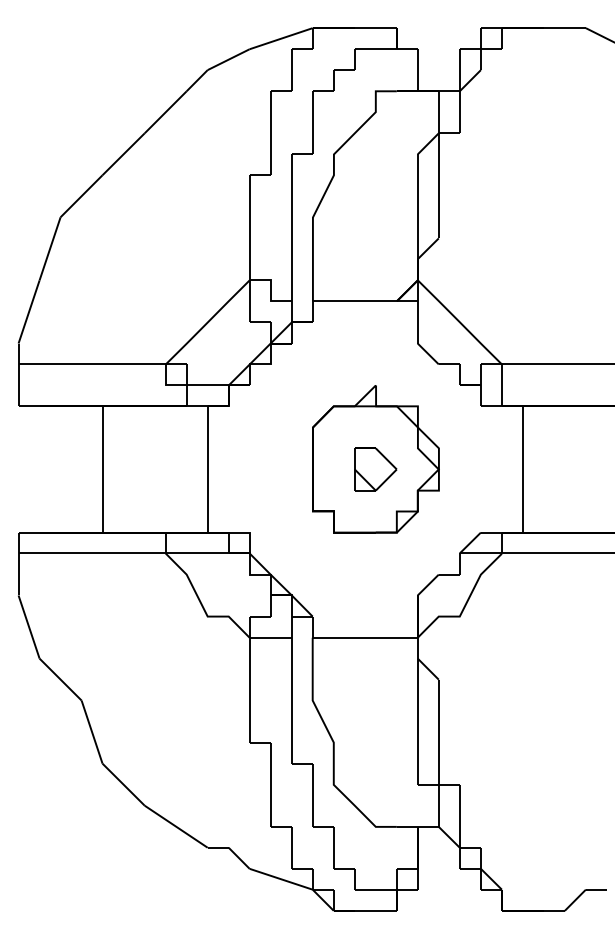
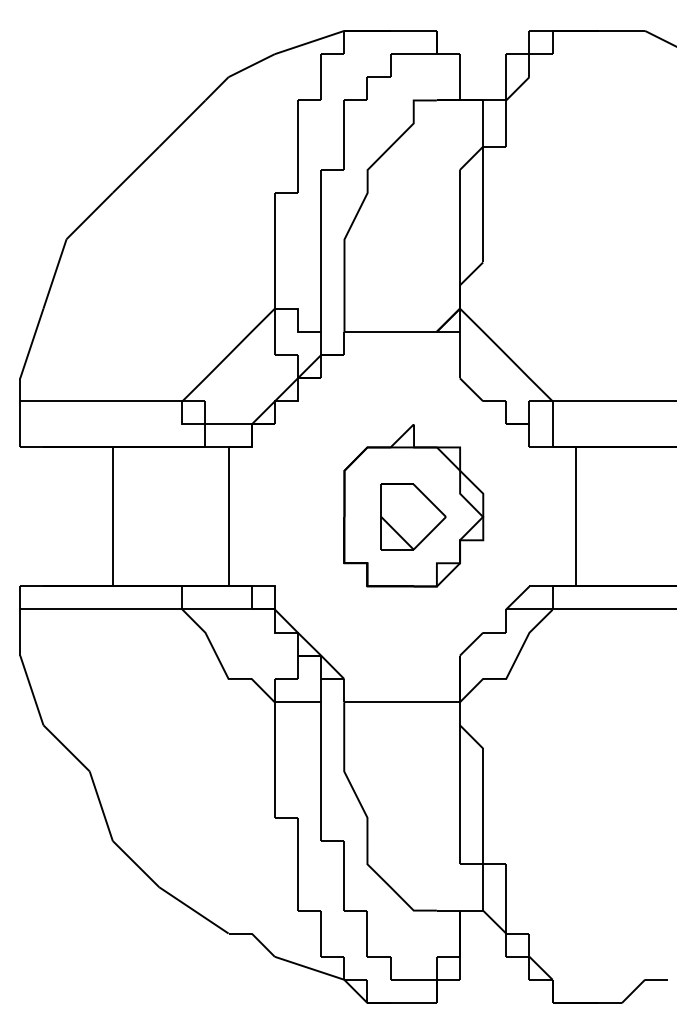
part: (375, 469) -> (413, 517), size x1.4

